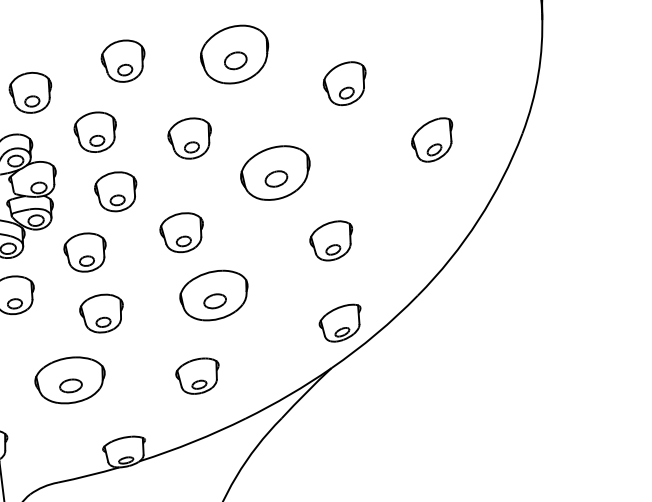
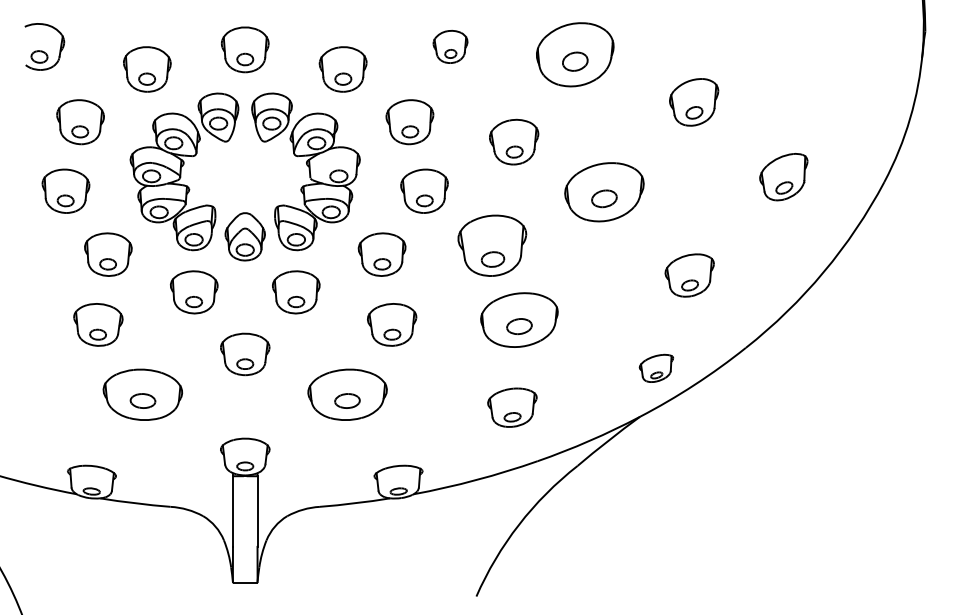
part: (123, 60) -> (450, 46), size x0.7
part: (182, 232) -> (492, 245), size x1.4
part: (331, 241) -> (689, 275), moved
part: (340, 323) -> (656, 368), size x0.7
part: (198, 376) -> (512, 407), moved

